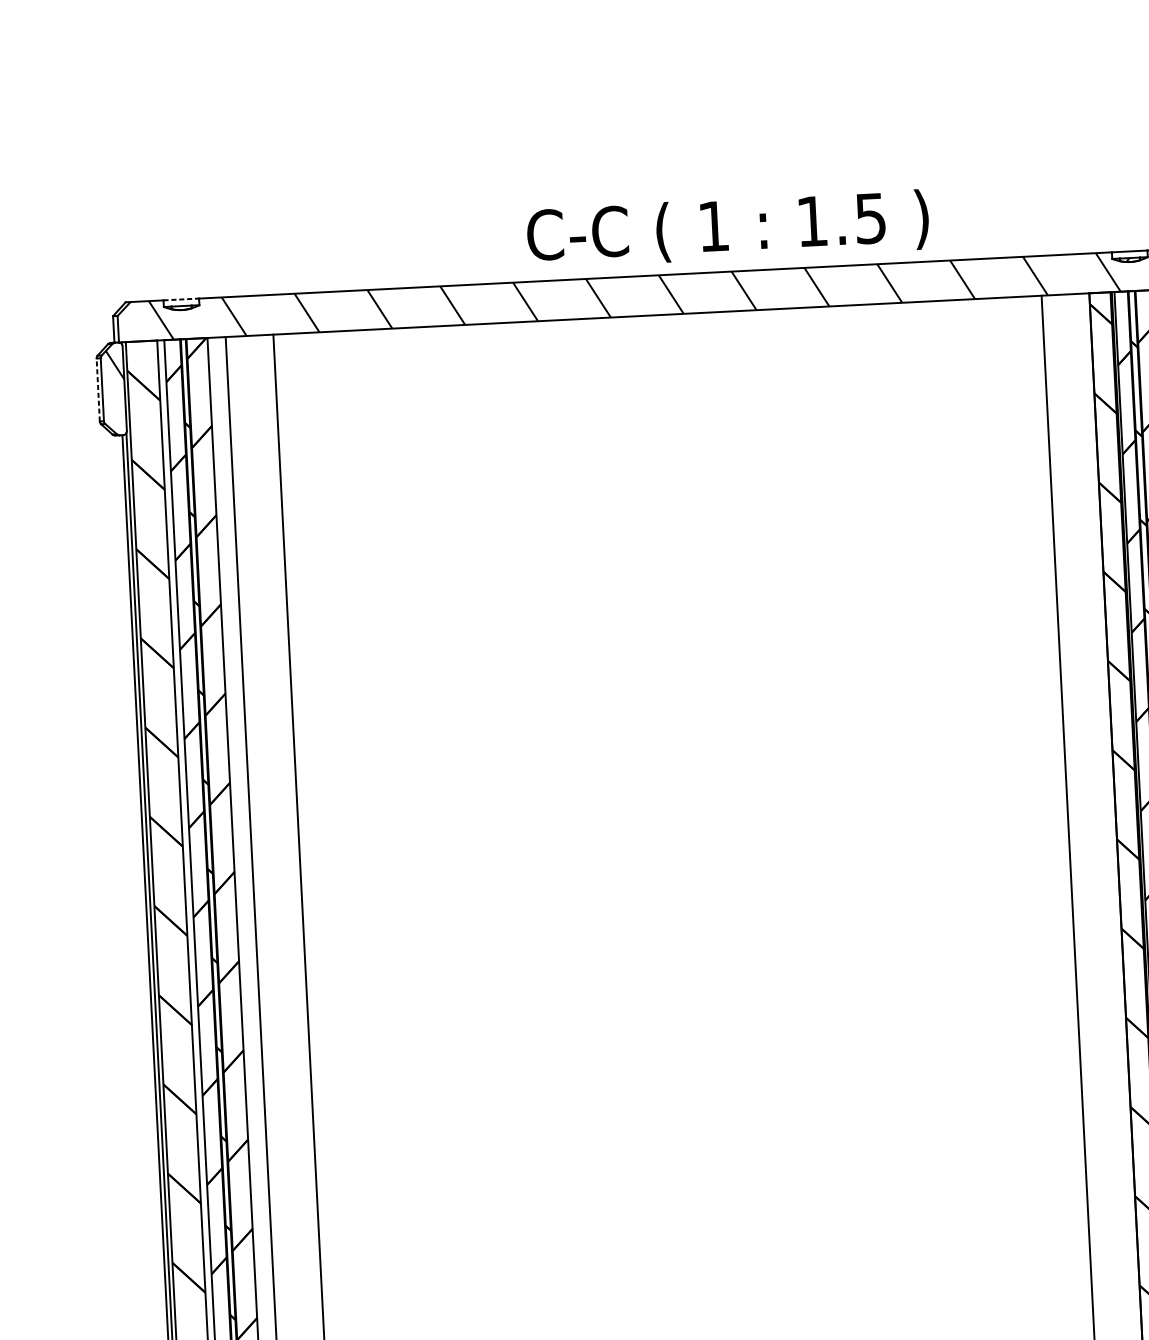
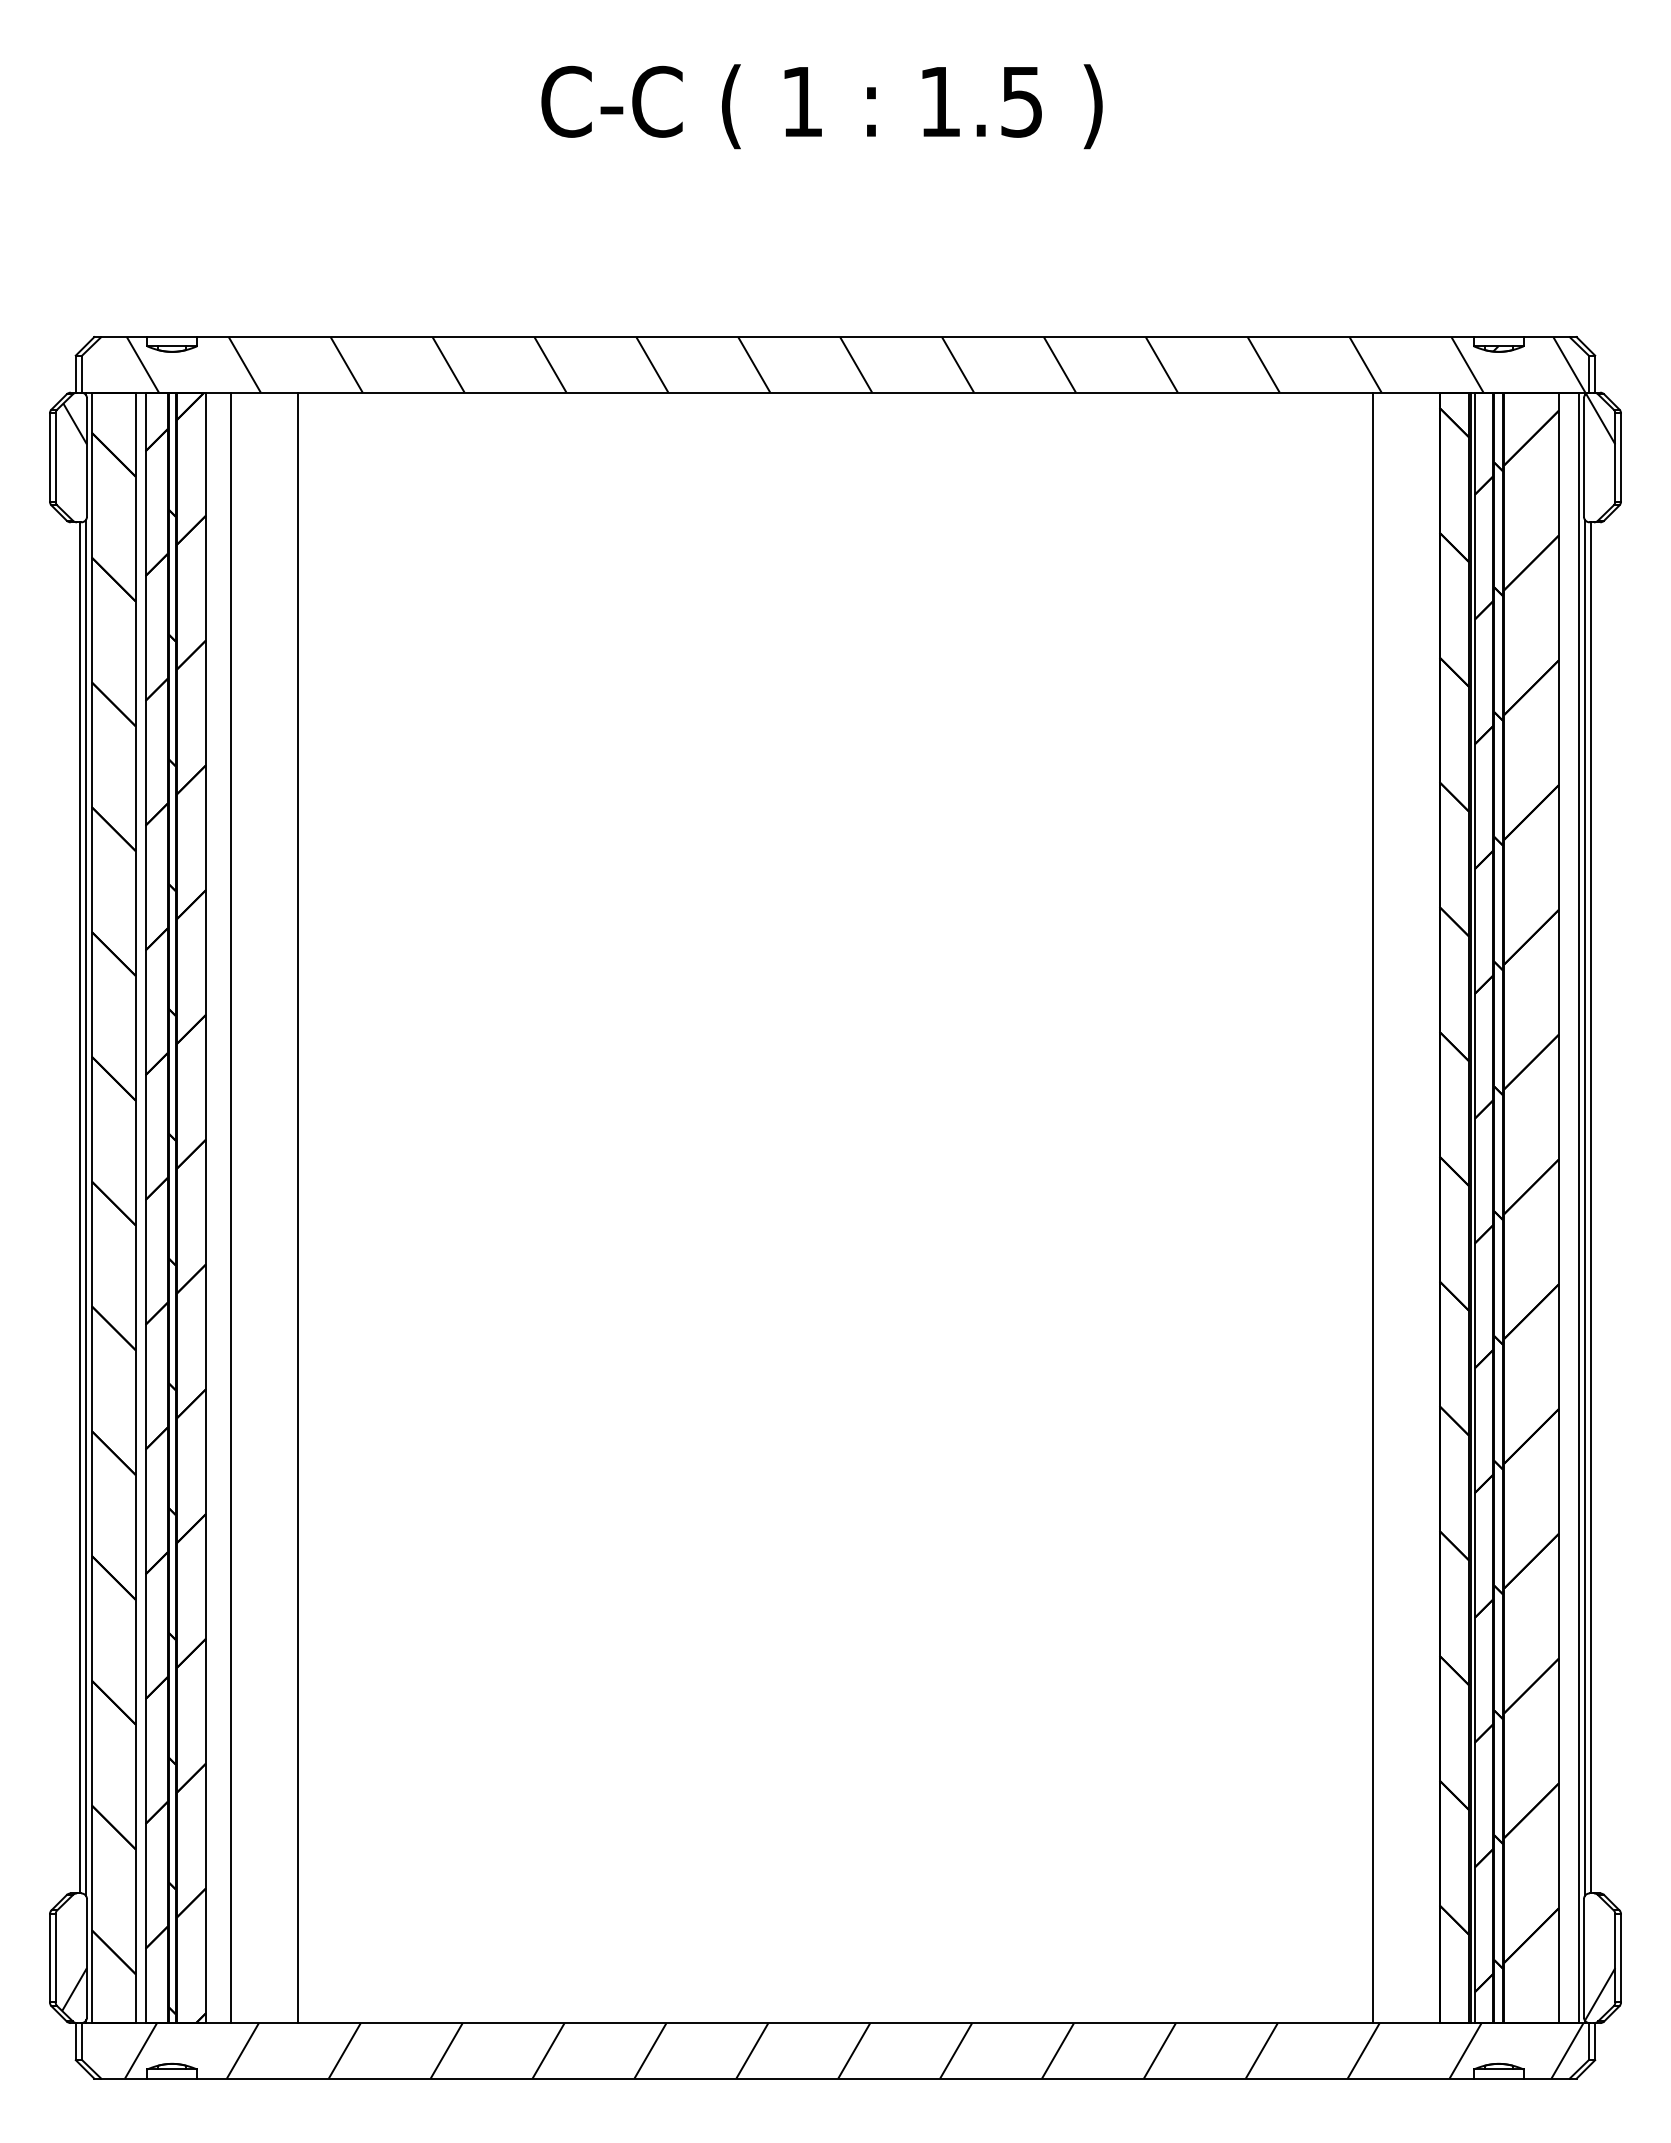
text: (727, 229) -> (821, 106), moved
line: (181, 299) -> (172, 337), dashed -> solid
line: (97, 390) -> (49, 457), dashed -> solid

